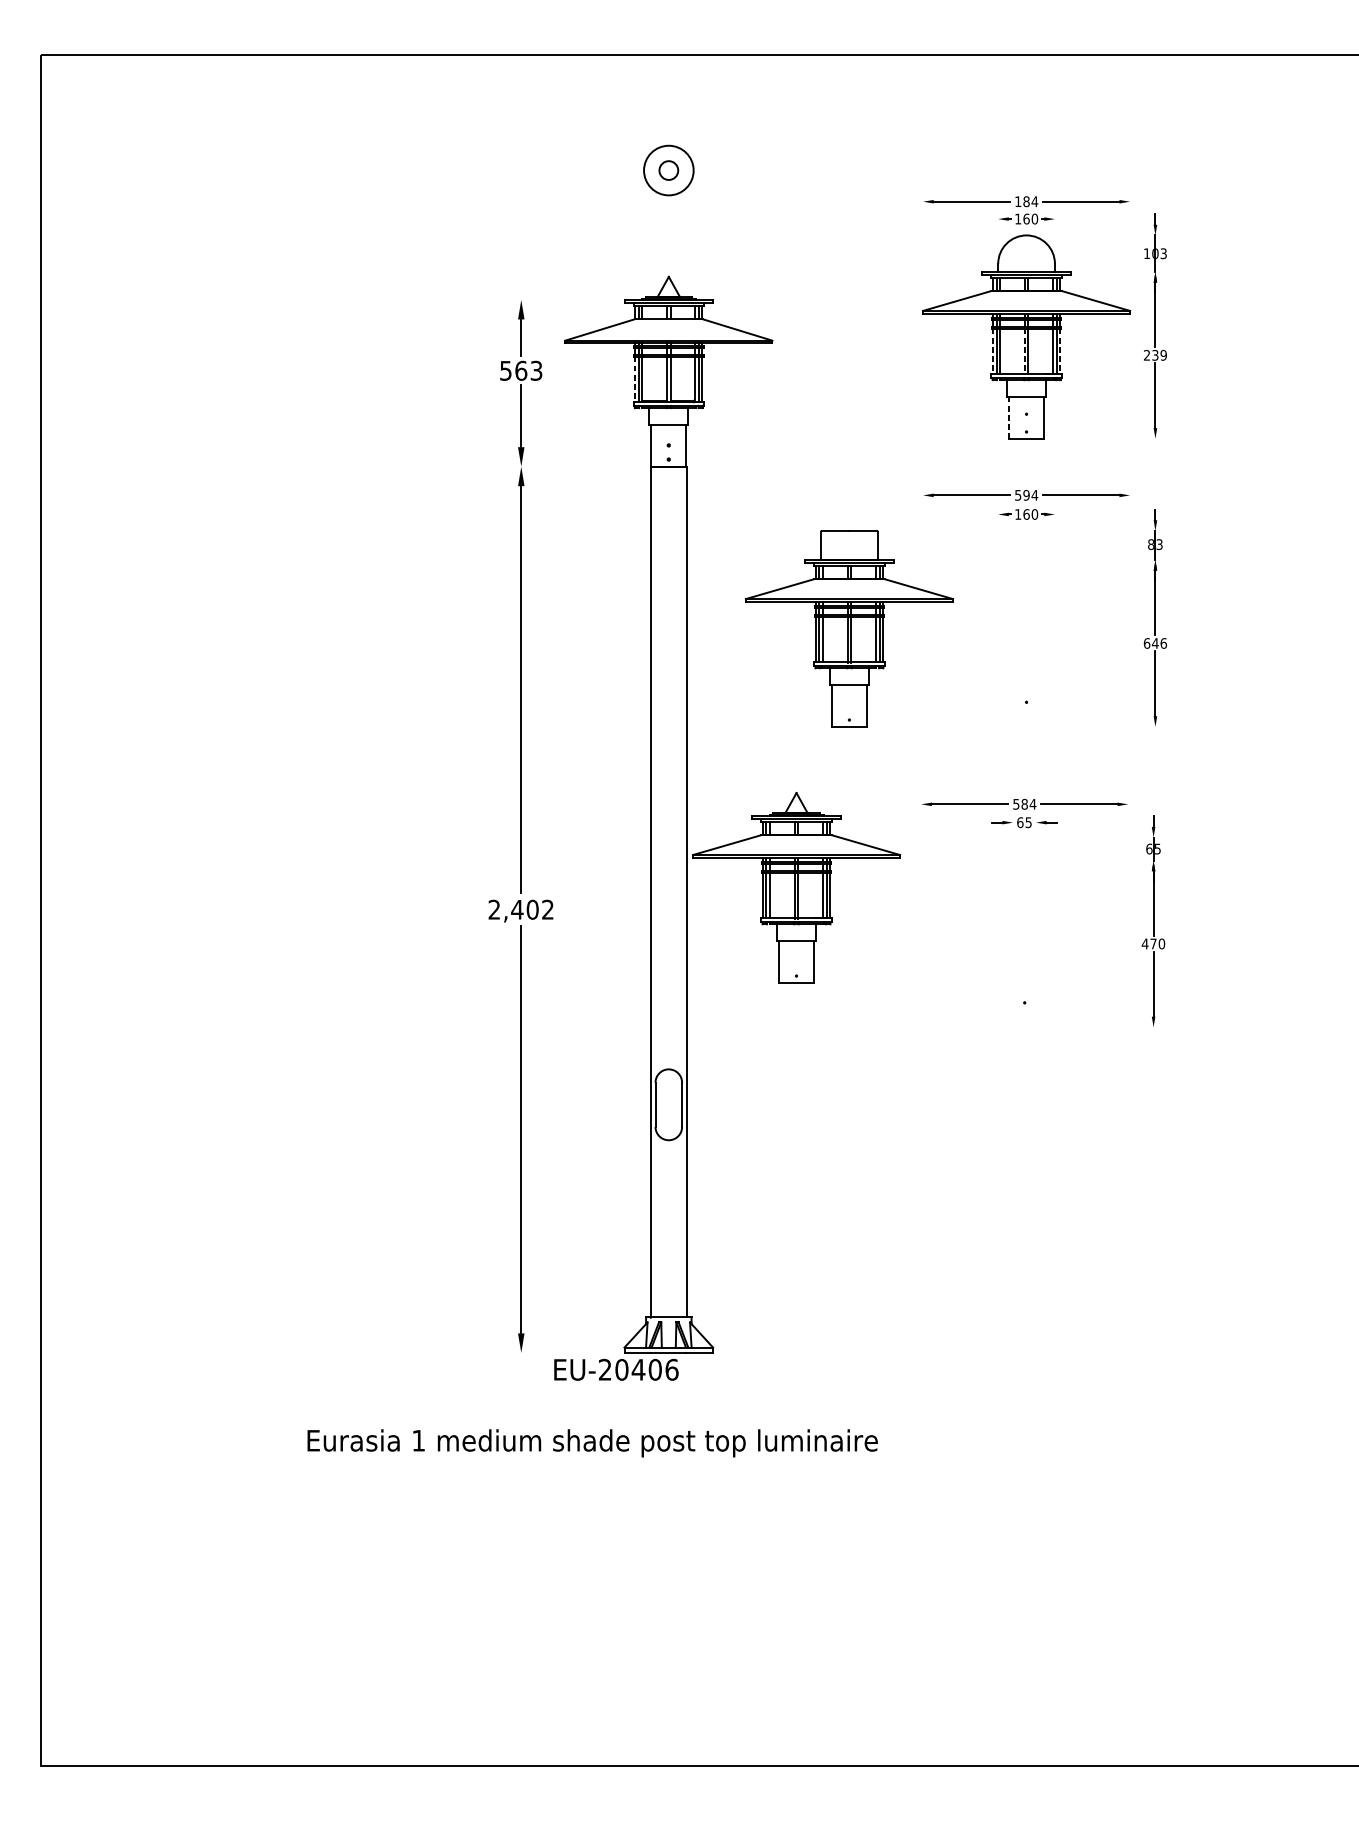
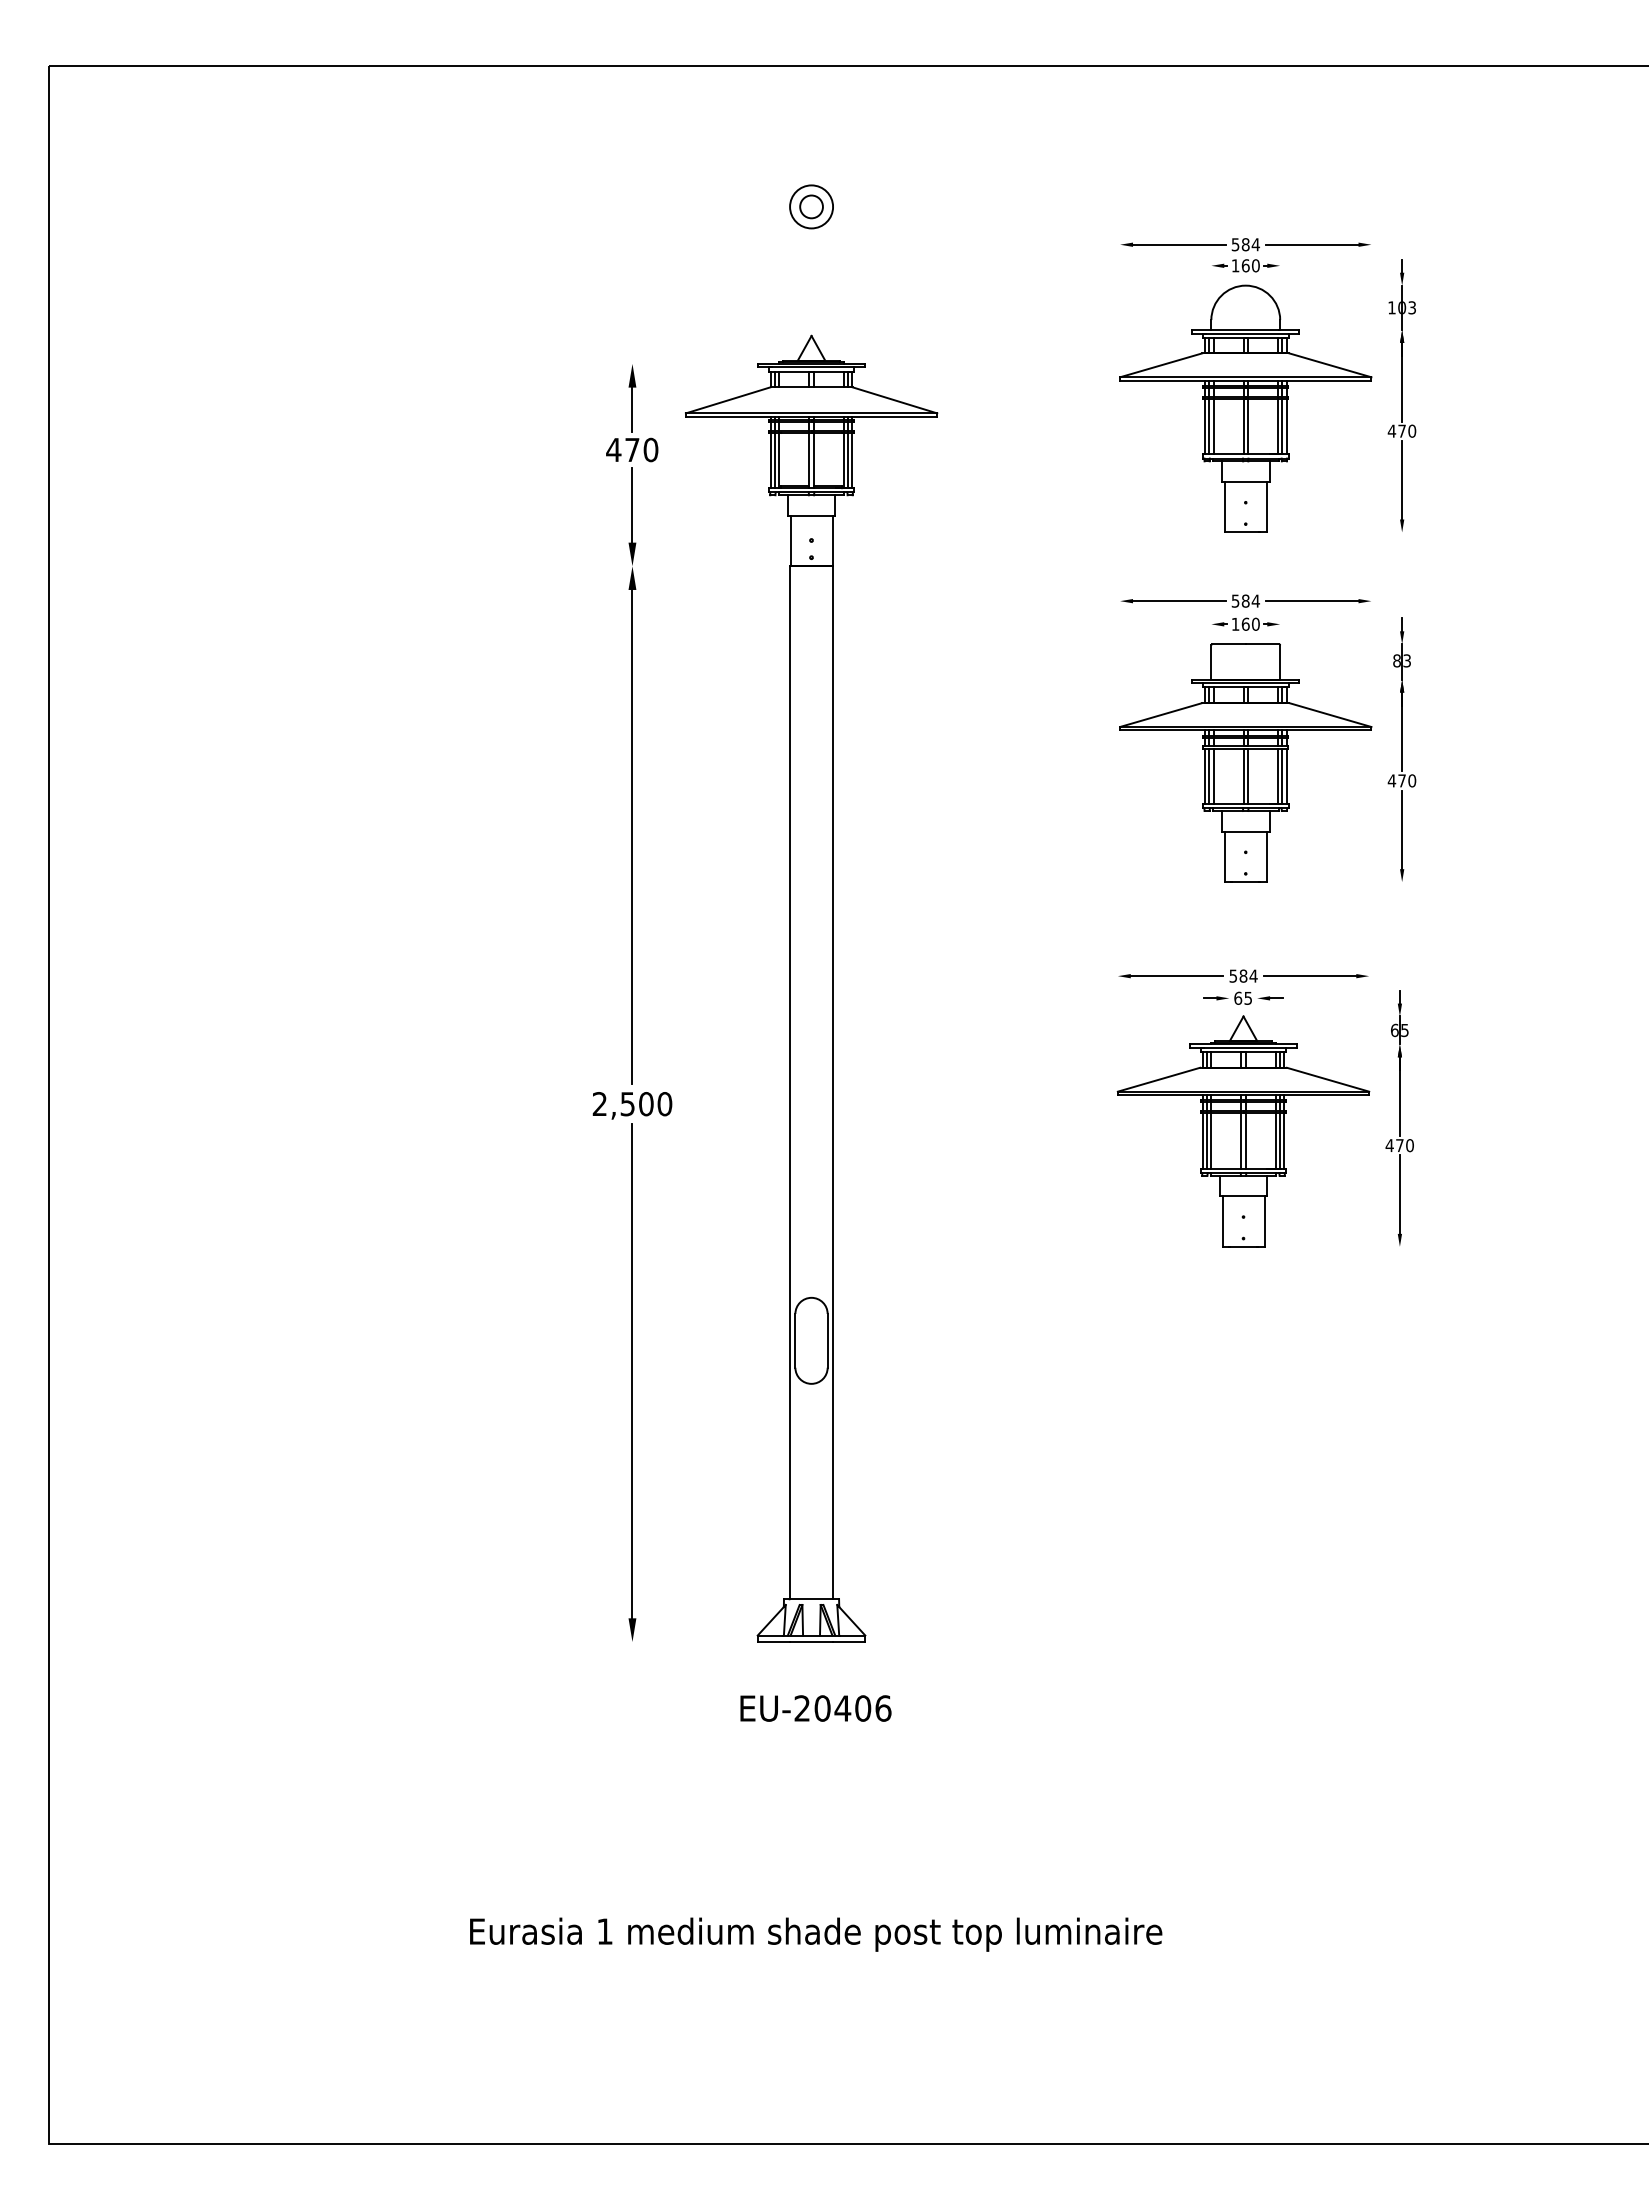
circle: (668, 170) -> (811, 206), size x0.71
text: (1018, 201) -> (1235, 244), 184 -> 584
line: (992, 351) -> (1204, 426), dashed -> solid
line: (1024, 351) -> (1243, 426), dashed -> solid
line: (1060, 351) -> (1286, 426), dashed -> solid
text: (1154, 354) -> (1401, 430), 239 -> 470
text: (521, 370) -> (632, 449), 563 -> 470
line: (635, 379) -> (770, 460), dashed -> solid
line: (1009, 417) -> (1224, 506), dashed -> solid
text: (1026, 494) -> (1245, 600), 594 -> 584
part: (849, 628) -> (1245, 762), moved
text: (1154, 643) -> (1401, 780), 646 -> 470
part: (796, 887) -> (1243, 1131), moved
text: (532, 910) -> (646, 1104), 2,402 -> 2,500
text: (616, 1369) -> (815, 1708), moved
text: (592, 1443) -> (816, 1934), moved

